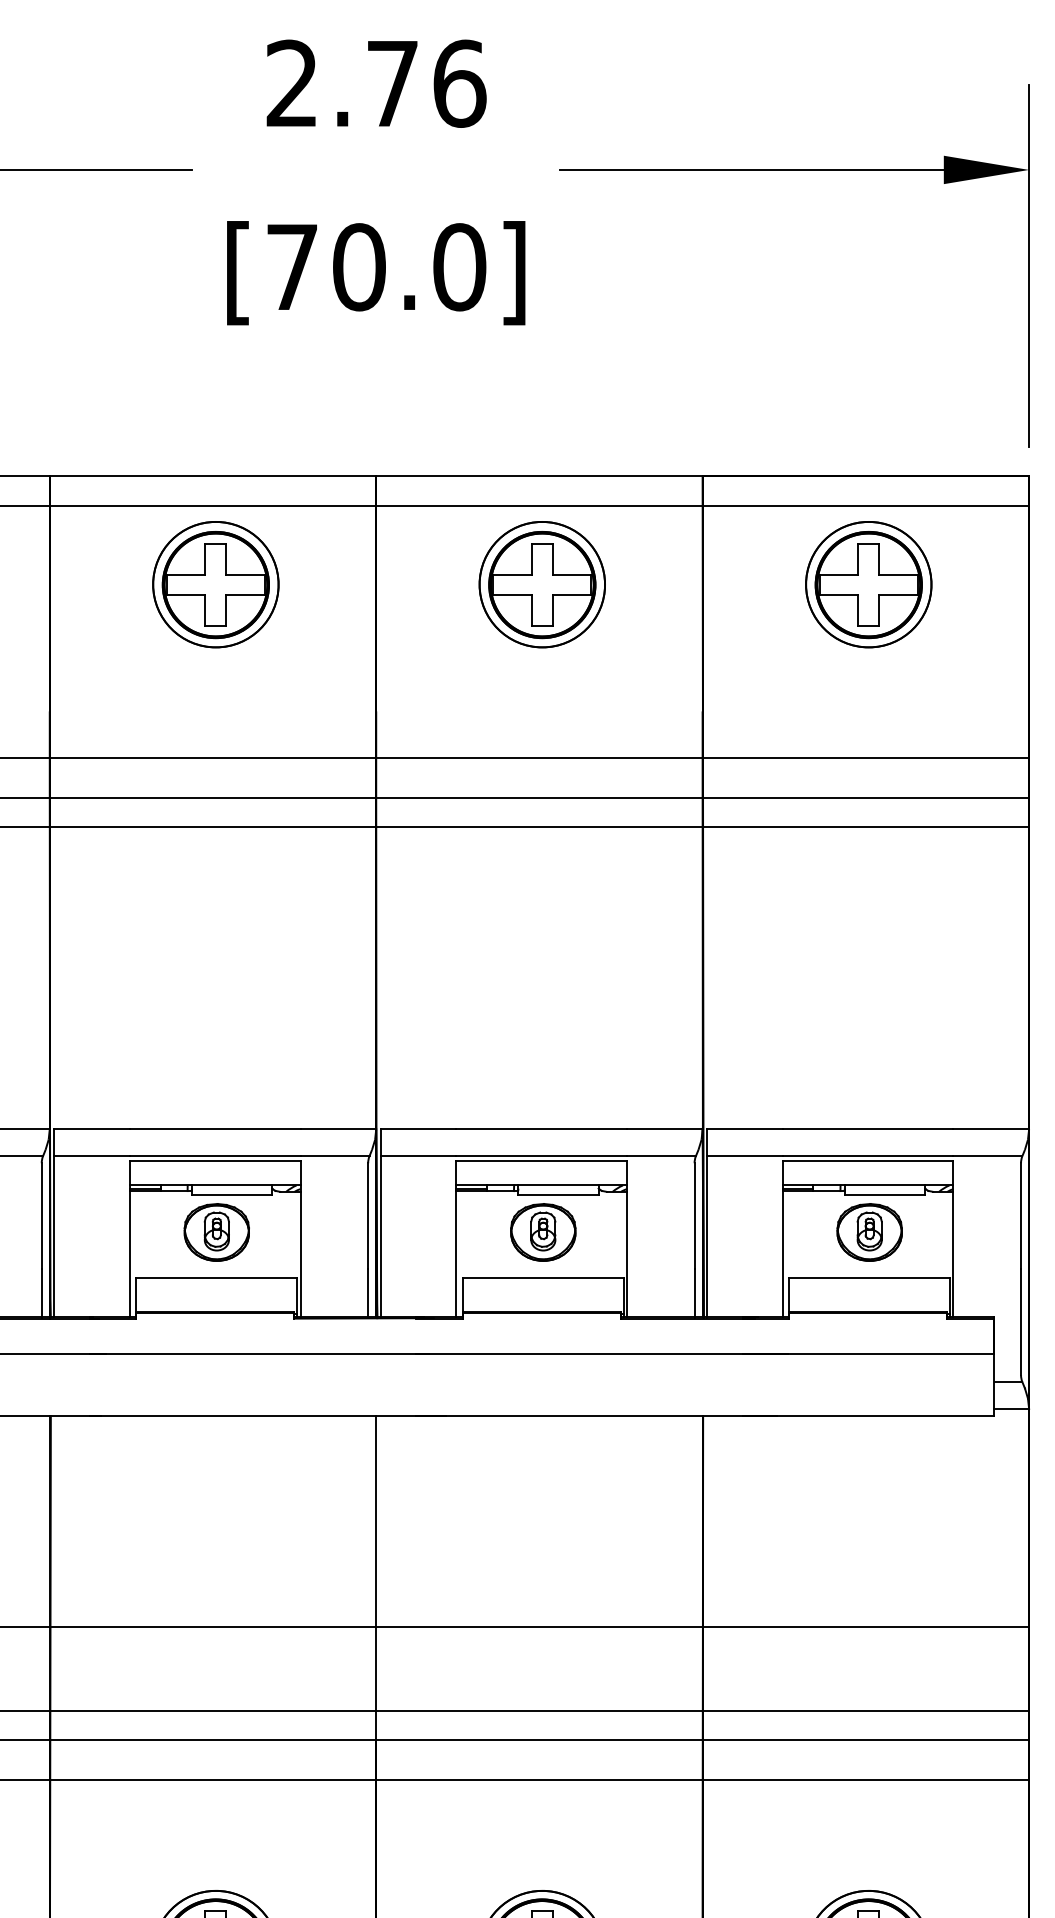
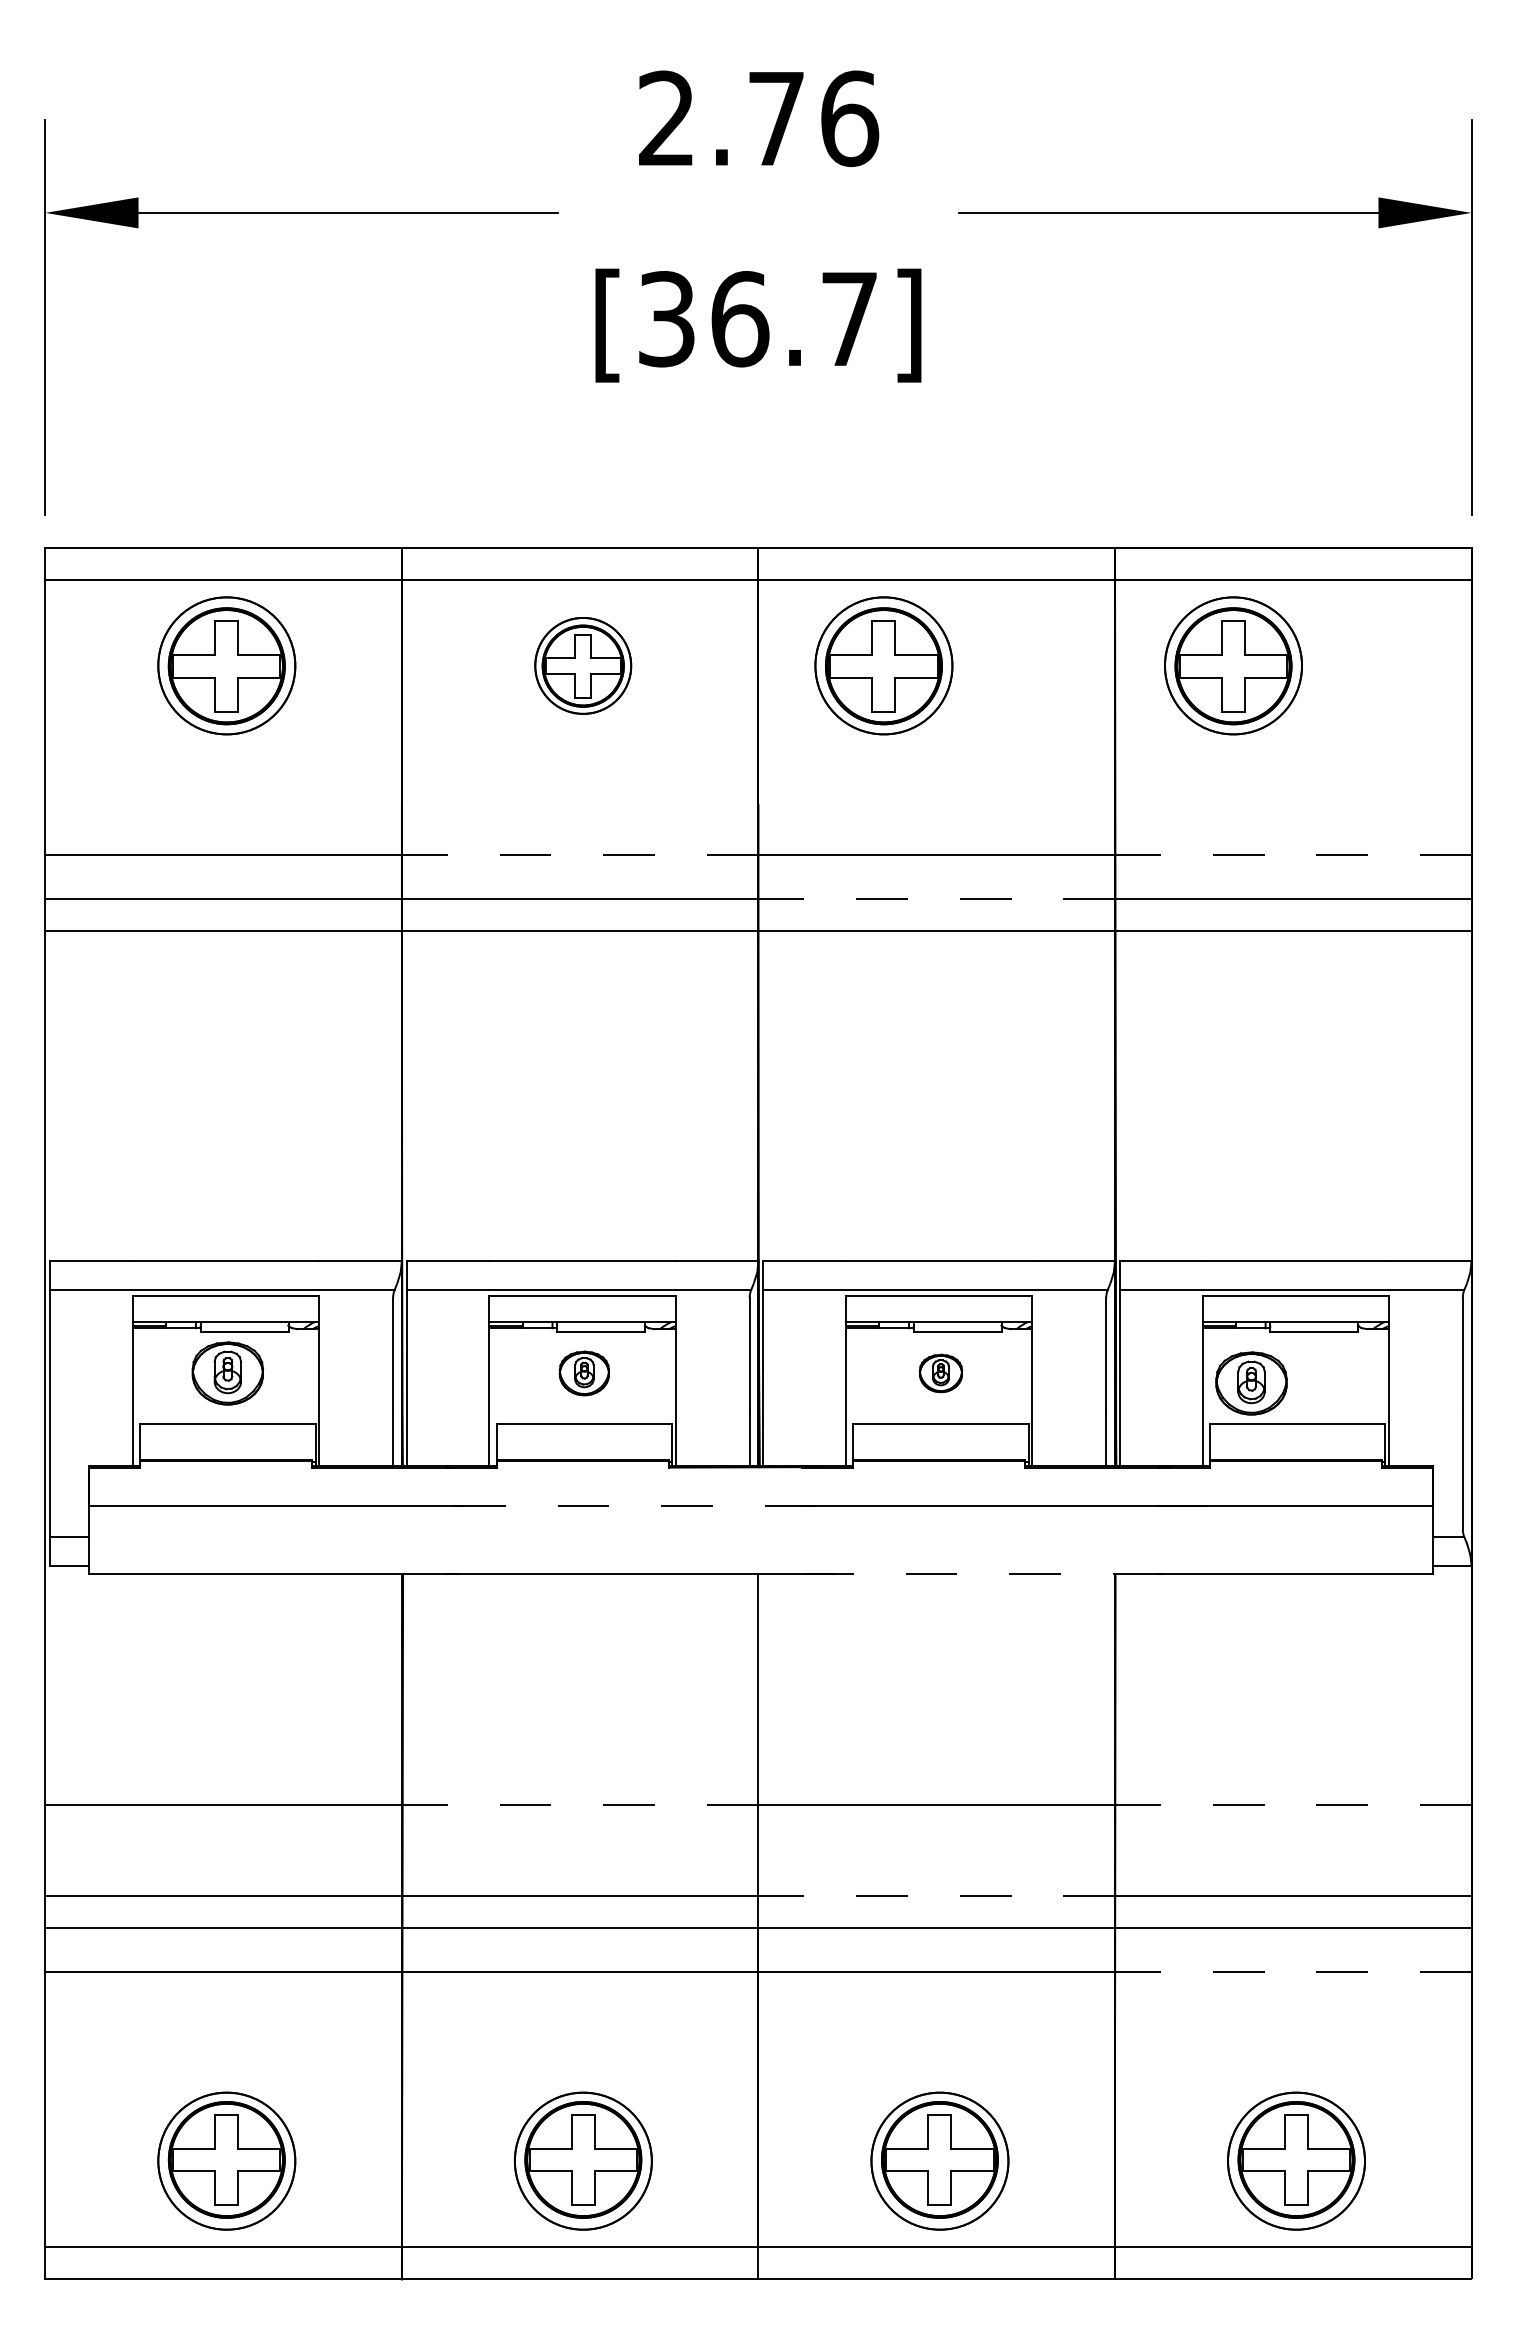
text: (376, 267) -> (758, 319), [70.0] -> [36.7]
part: (215, 584) -> (582, 665), size x0.7
part: (541, 584) -> (883, 665), moved
part: (868, 584) -> (1233, 665), moved
line: (212, 758) -> (579, 855), solid -> dashed
line: (865, 758) -> (1292, 855), solid -> dashed
line: (539, 798) -> (936, 899), solid -> dashed
part: (216, 1232) -> (584, 1373), size x0.7
part: (542, 1232) -> (940, 1373), size x0.6
part: (869, 1232) -> (1251, 1383), moved
line: (259, 1354) -> (630, 1506), solid -> dashed
line: (596, 1415) -> (999, 1573), solid -> dashed
line: (212, 1627) -> (579, 1804), solid -> dashed
line: (865, 1627) -> (1292, 1804), solid -> dashed
line: (539, 1711) -> (936, 1896), solid -> dashed
line: (865, 1779) -> (1292, 1971), solid -> dashed

